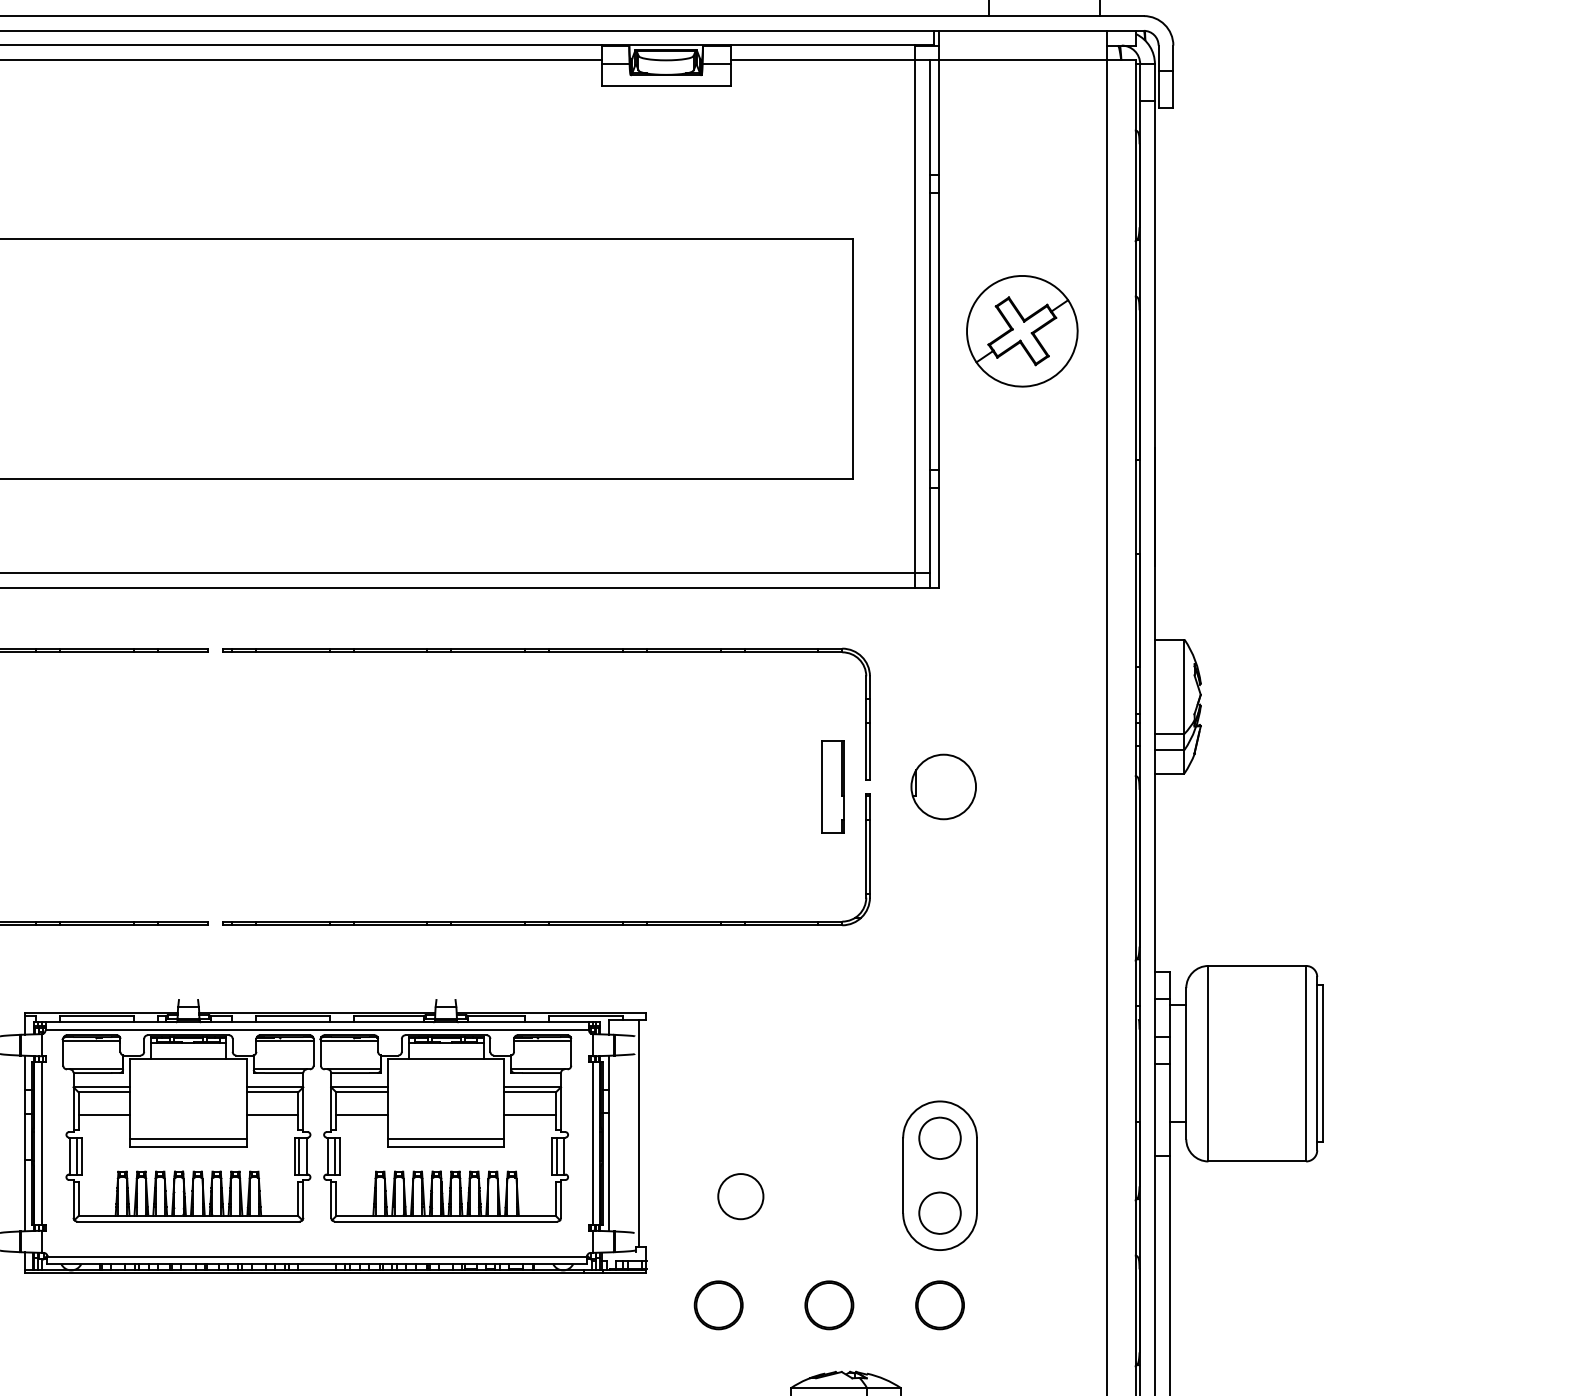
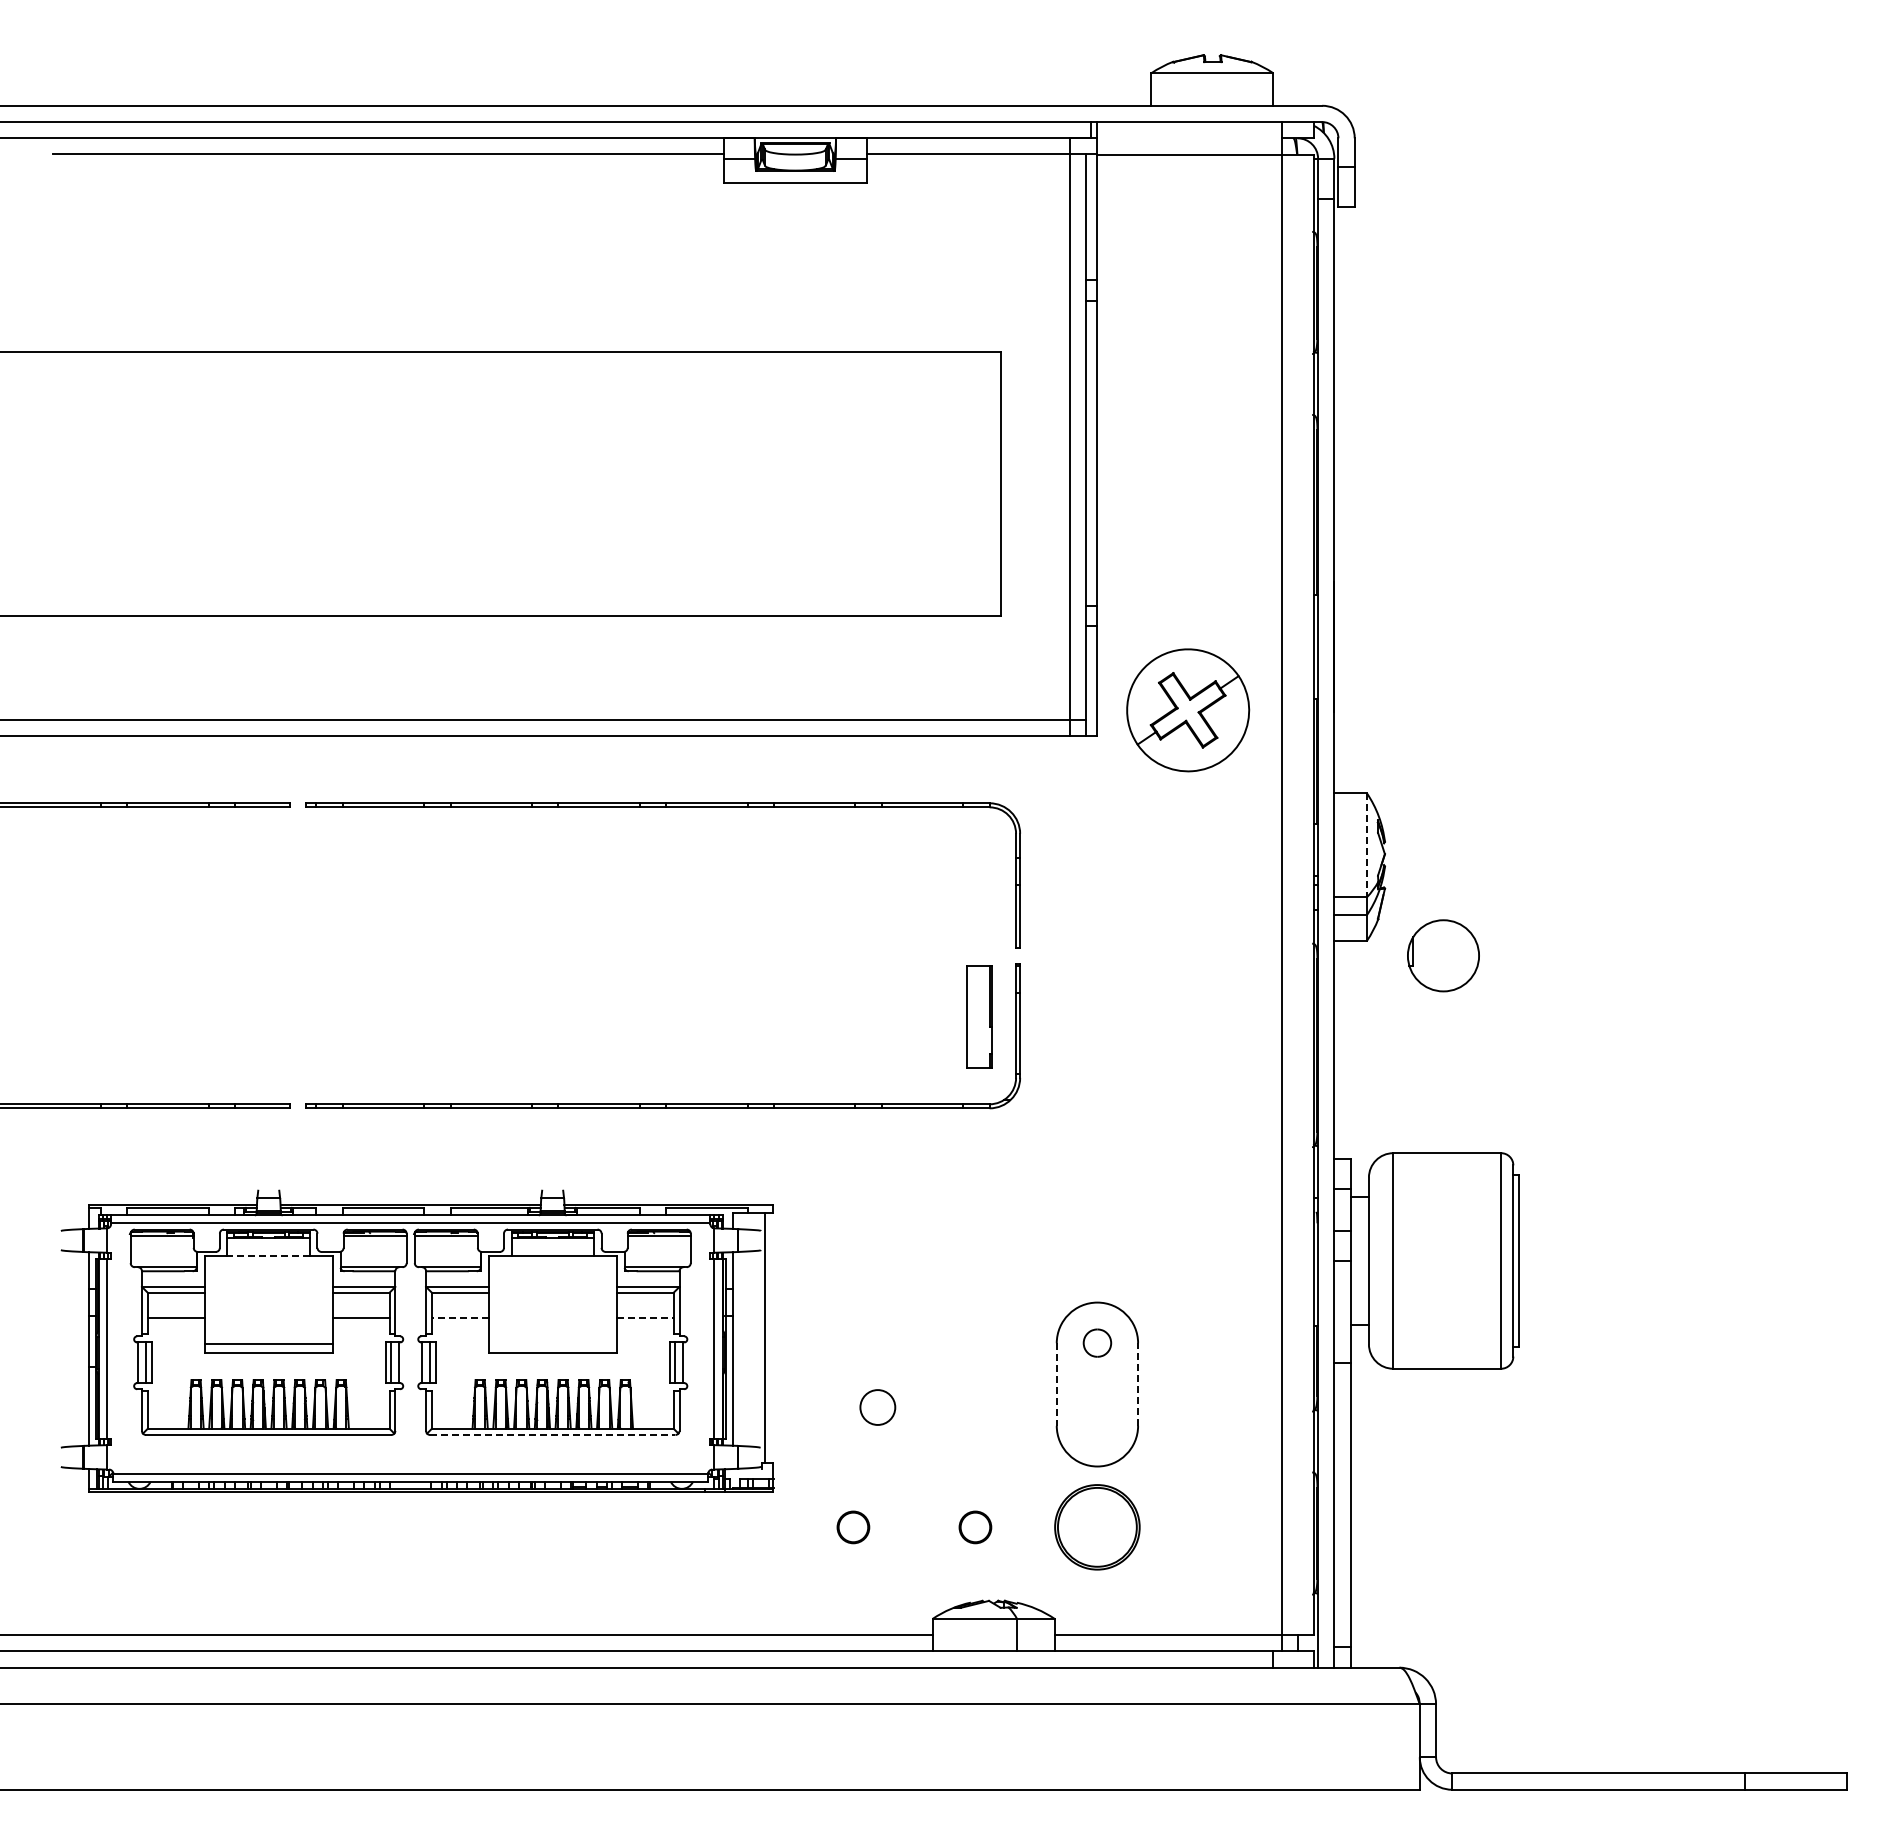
part: (1022, 331) -> (1188, 710), moved
line: (1184, 686) -> (1366, 845), solid -> dashed
part: (833, 786) -> (979, 1016), moved
part: (943, 786) -> (1443, 955), moved
line: (188, 1059) -> (268, 1256), solid -> dashed
line: (361, 1114) -> (459, 1317), solid -> dashed
line: (530, 1114) -> (645, 1317), solid -> dashed
part: (940, 1137) -> (1097, 1342), size x0.6
line: (445, 1139) -> (552, 1344), removed
line: (977, 1175) -> (1138, 1384), solid -> dashed
line: (902, 1176) -> (1056, 1385), solid -> dashed
circle: (740, 1196) -> (877, 1407), size x0.7
part: (940, 1212) -> (1097, 1425), removed
line: (445, 1221) -> (552, 1434), solid -> dashed
part: (718, 1305) -> (853, 1527), size x0.6
part: (829, 1305) -> (975, 1527), size x0.6
part: (940, 1305) -> (1097, 1527), size x1.6

